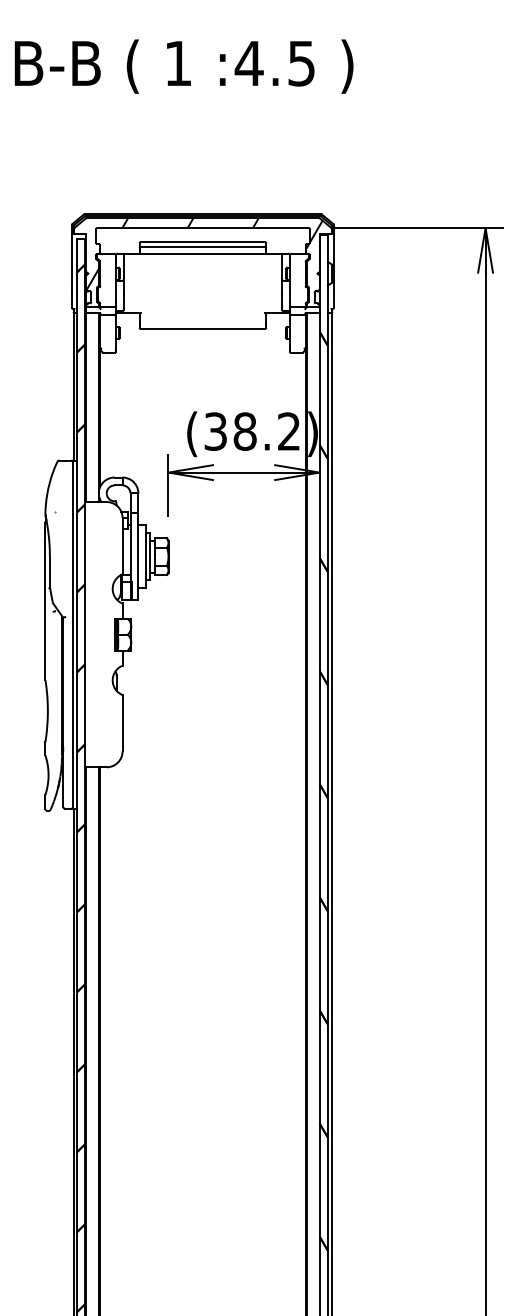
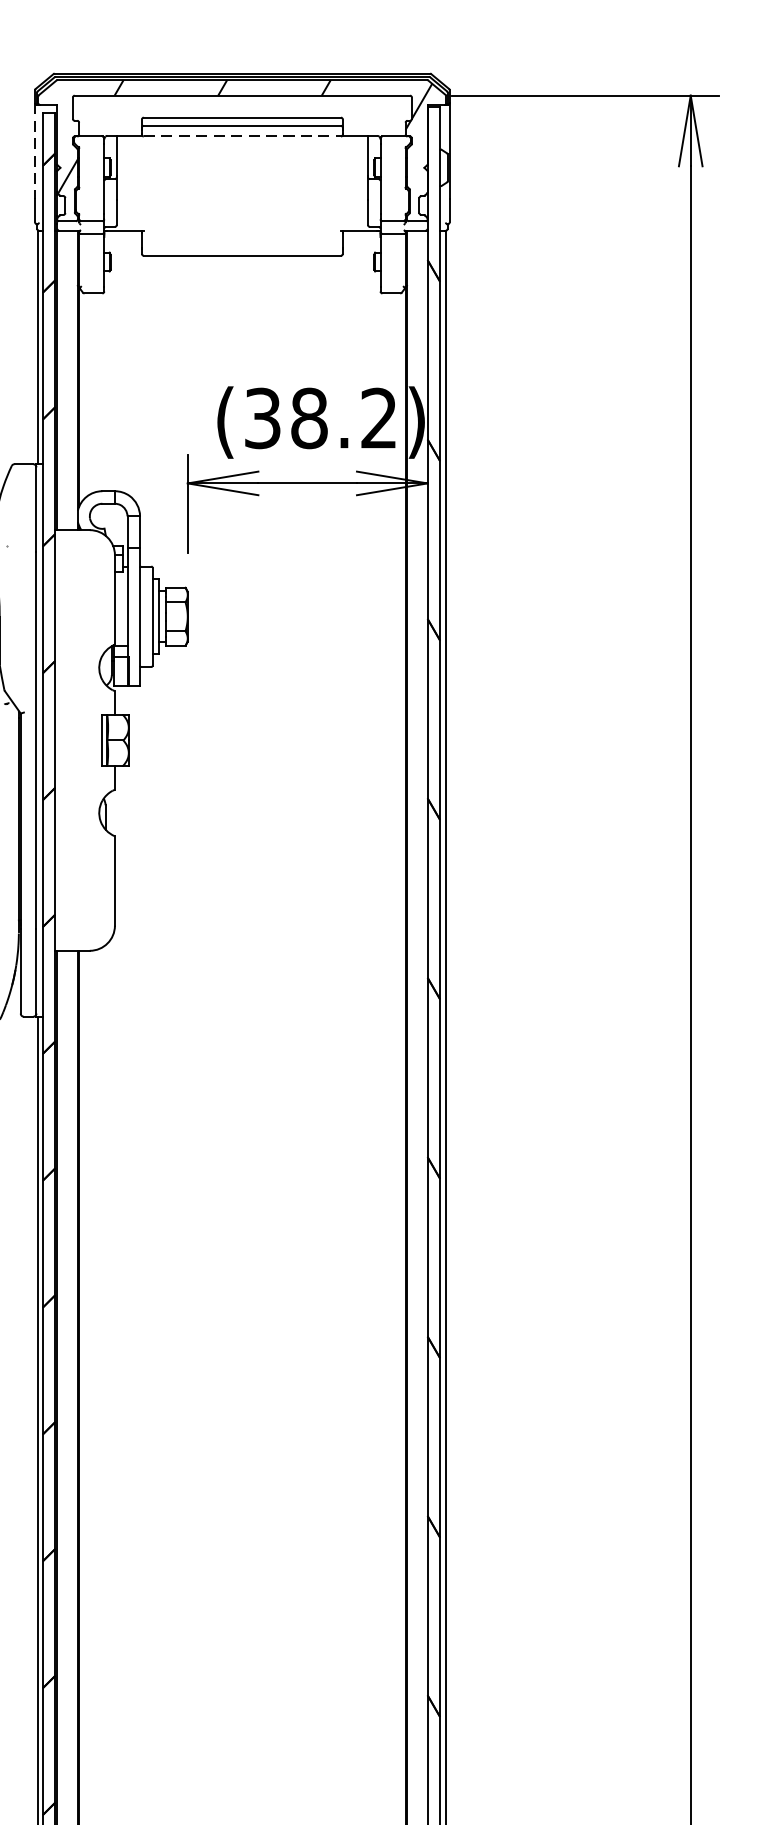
line: (203, 253) -> (243, 135), solid -> dashed
line: (72, 263) -> (35, 151), solid -> dashed

